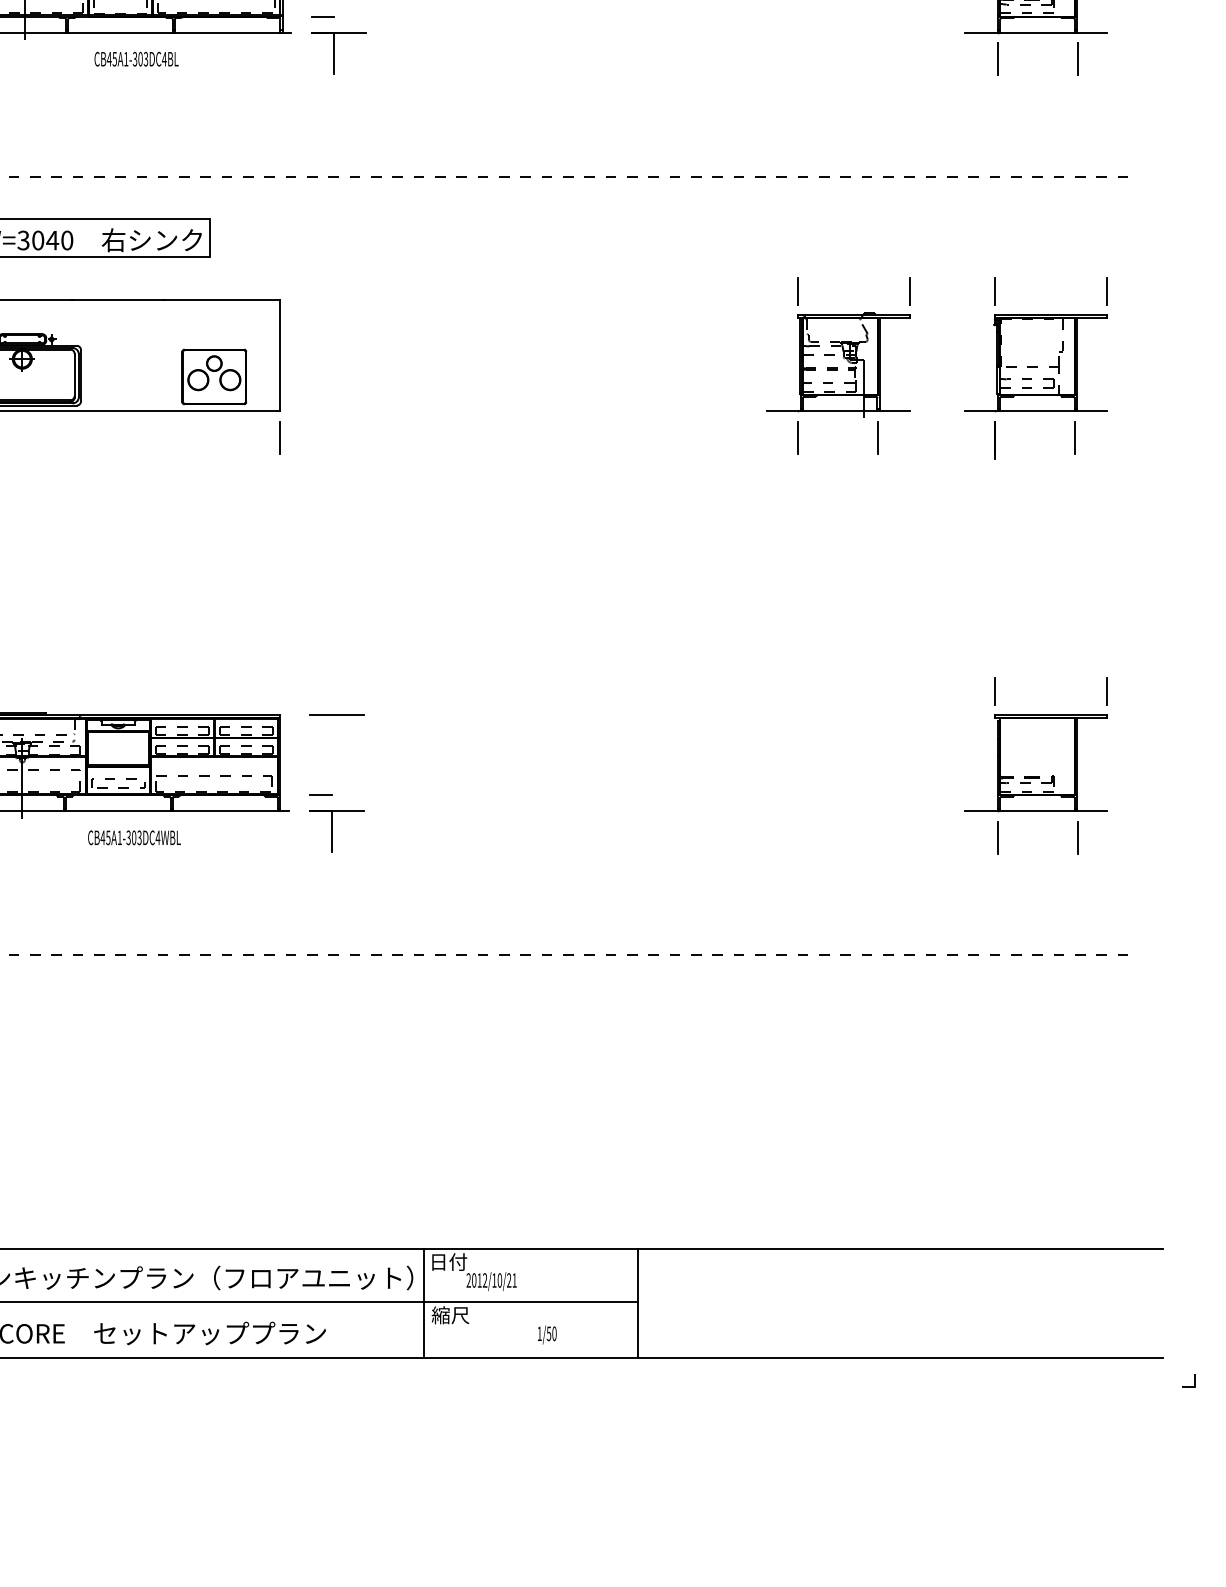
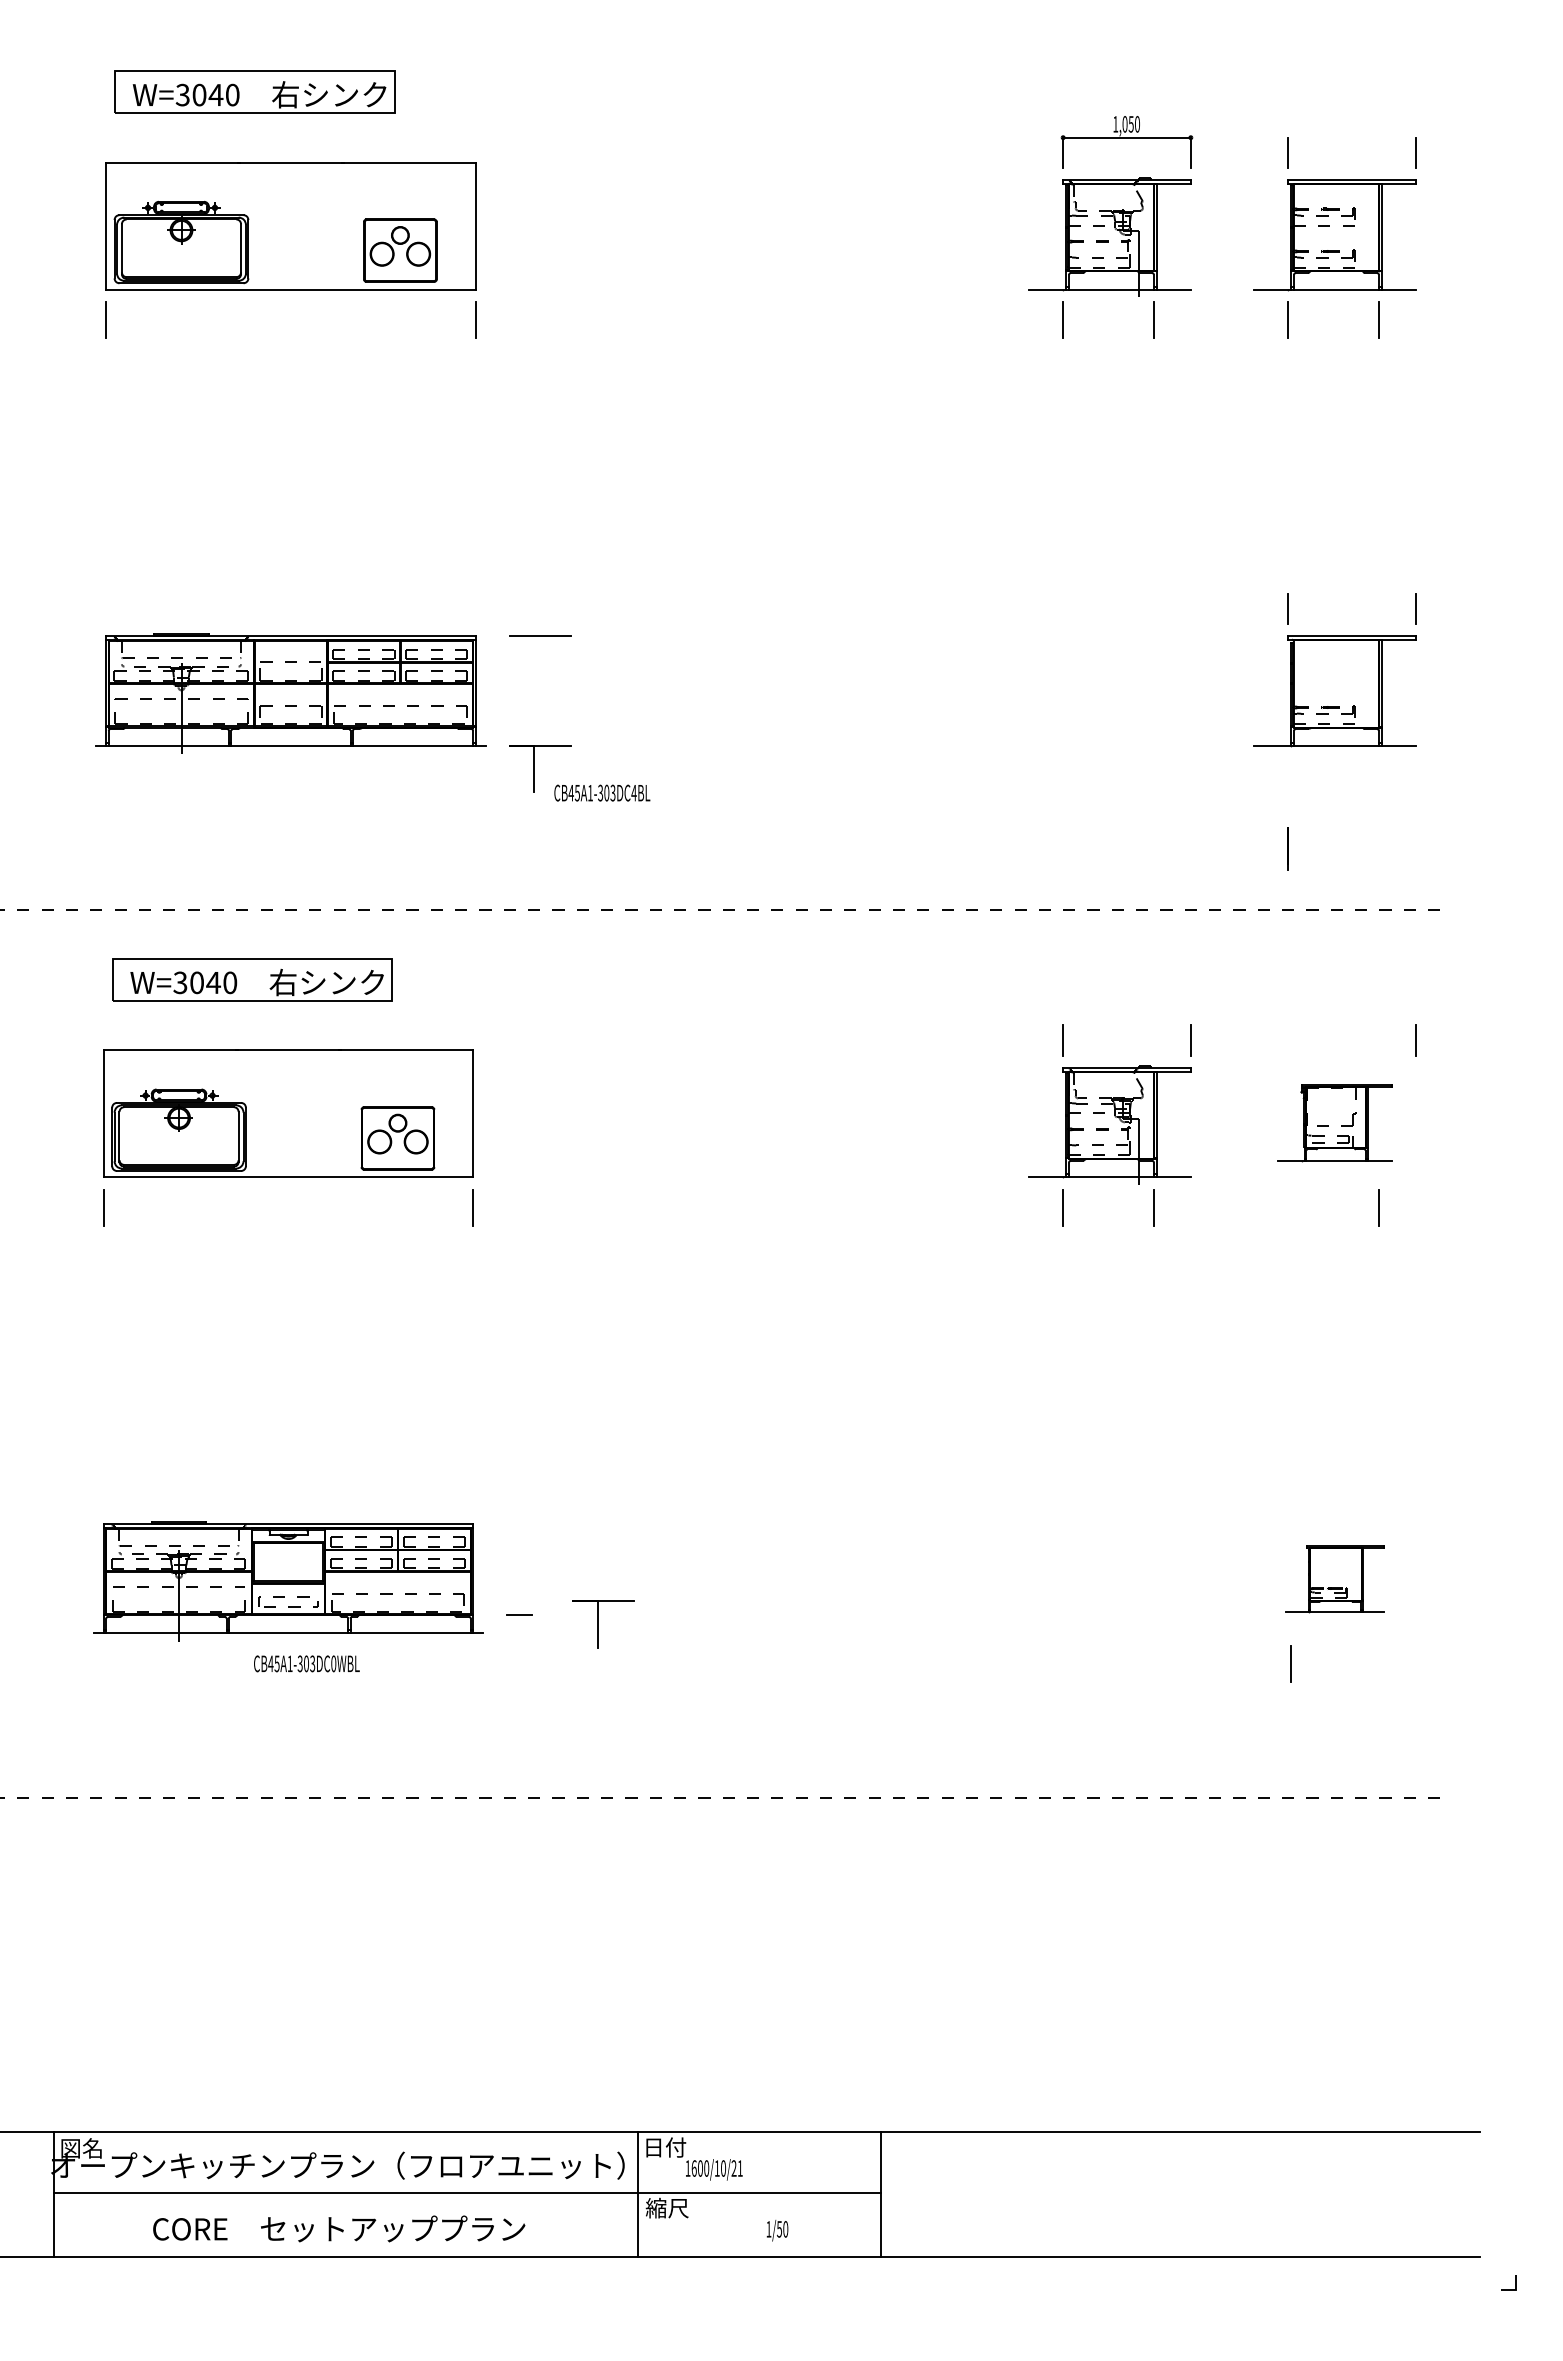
line: (322, 16) -> (521, 727), removed
text: (136, 58) -> (602, 792), moved
line: (998, 58) -> (1291, 775), removed
line: (1077, 58) -> (1382, 775), removed
line: (994, 291) -> (1287, 1040), removed
part: (1035, 363) -> (1334, 1122), size x0.7
line: (994, 440) -> (1287, 848), moved
line: (995, 691) -> (1288, 1496), removed
line: (1106, 691) -> (1415, 1496), removed
line: (336, 715) -> (537, 1524), removed
part: (1035, 762) -> (1334, 1578), size x0.6
part: (336, 831) -> (603, 1624), moved
text: (157, 837) -> (333, 1663), CB45A1-303DC4WBL -> CB45A1-303DC0WBL
line: (1077, 837) -> (1382, 1663), removed
text: (477, 1280) -> (697, 2168), 2012/10/21 -> 1600/10/21

